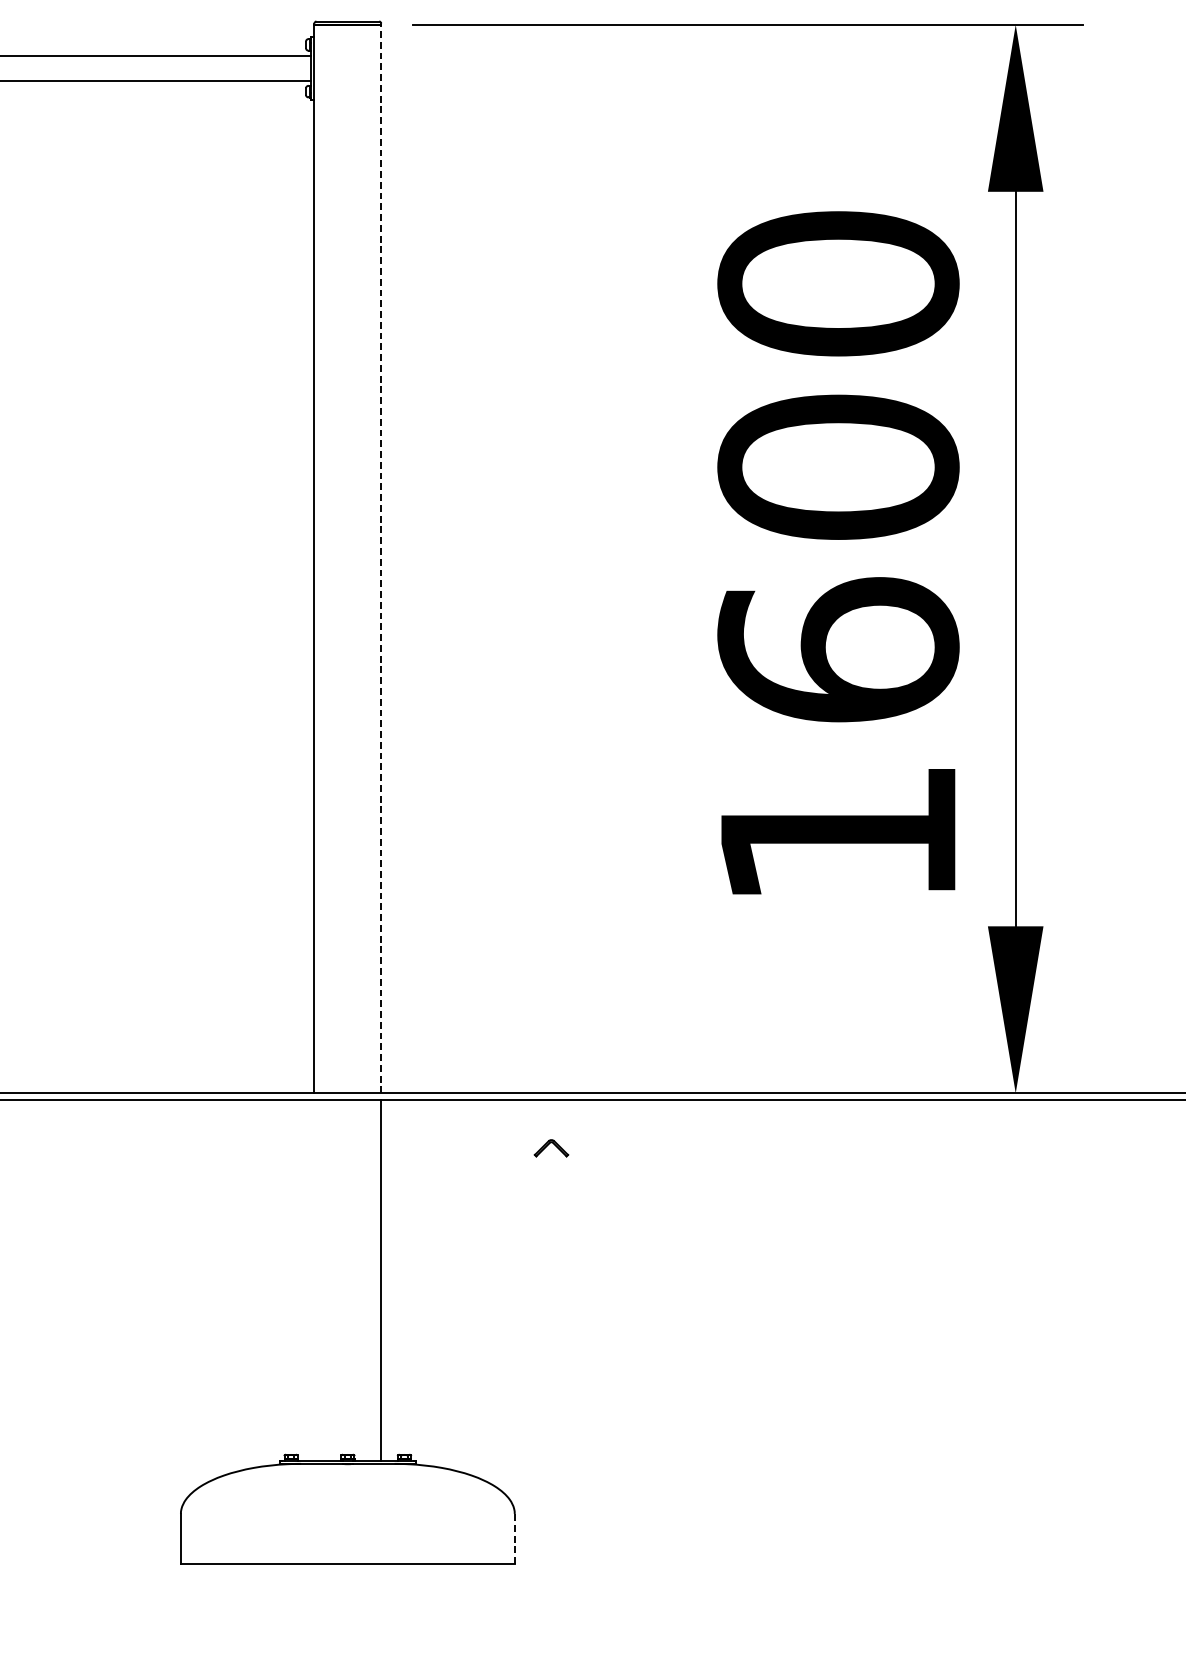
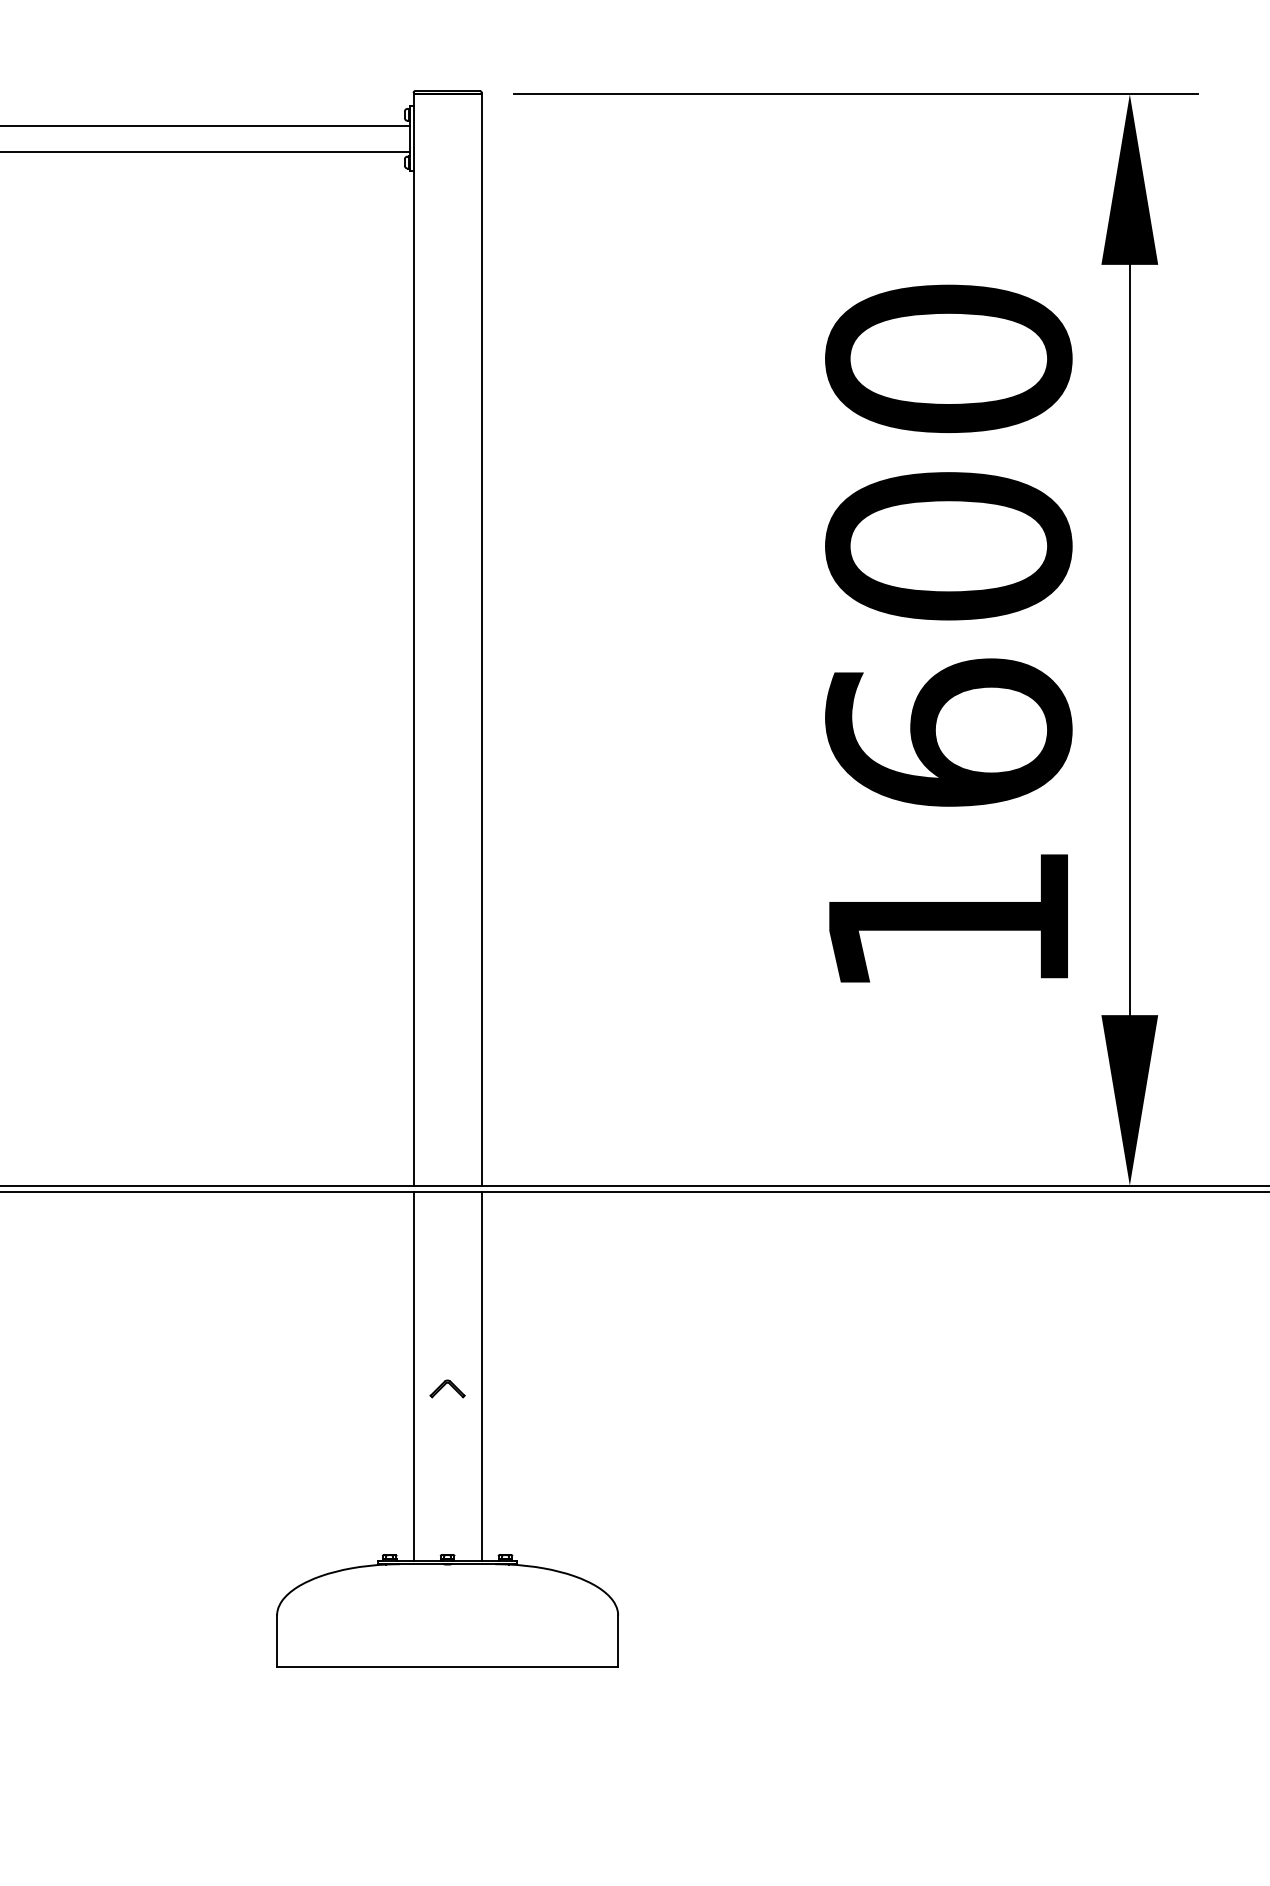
line: (380, 559) -> (481, 640), dashed -> solid
part: (551, 1147) -> (447, 1388), moved
line: (314, 1280) -> (413, 1376), added
line: (515, 1538) -> (618, 1640), dashed -> solid

